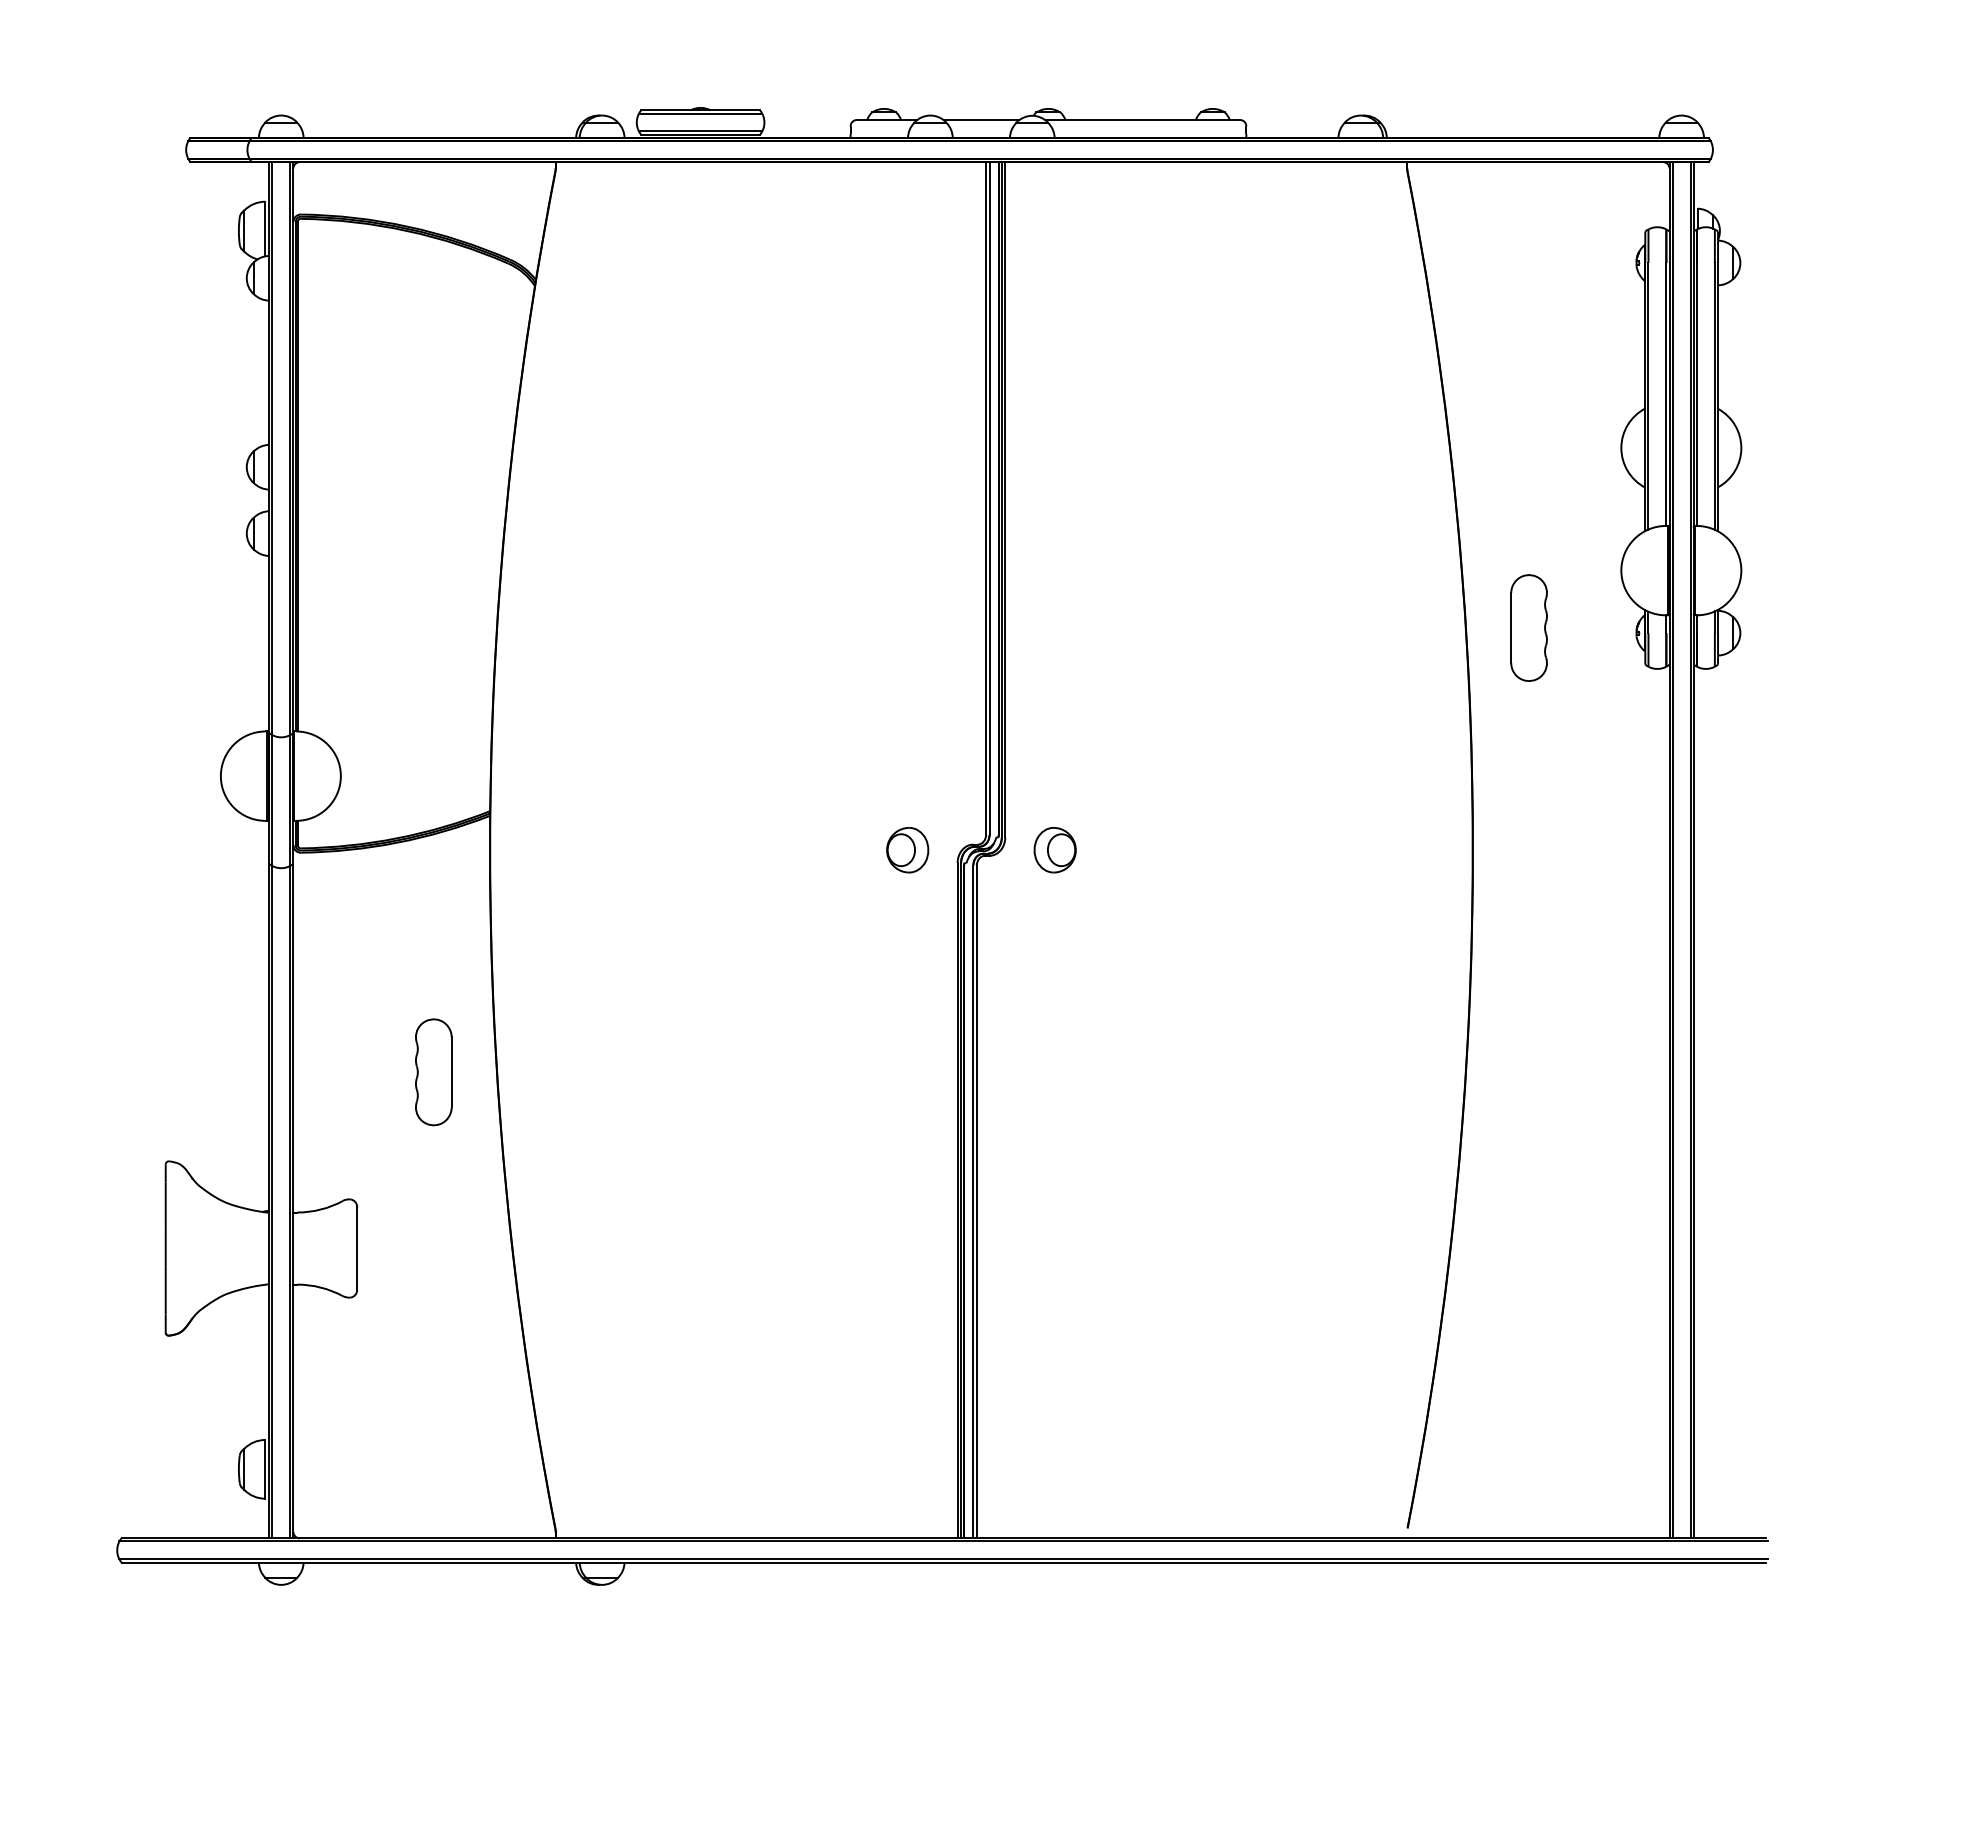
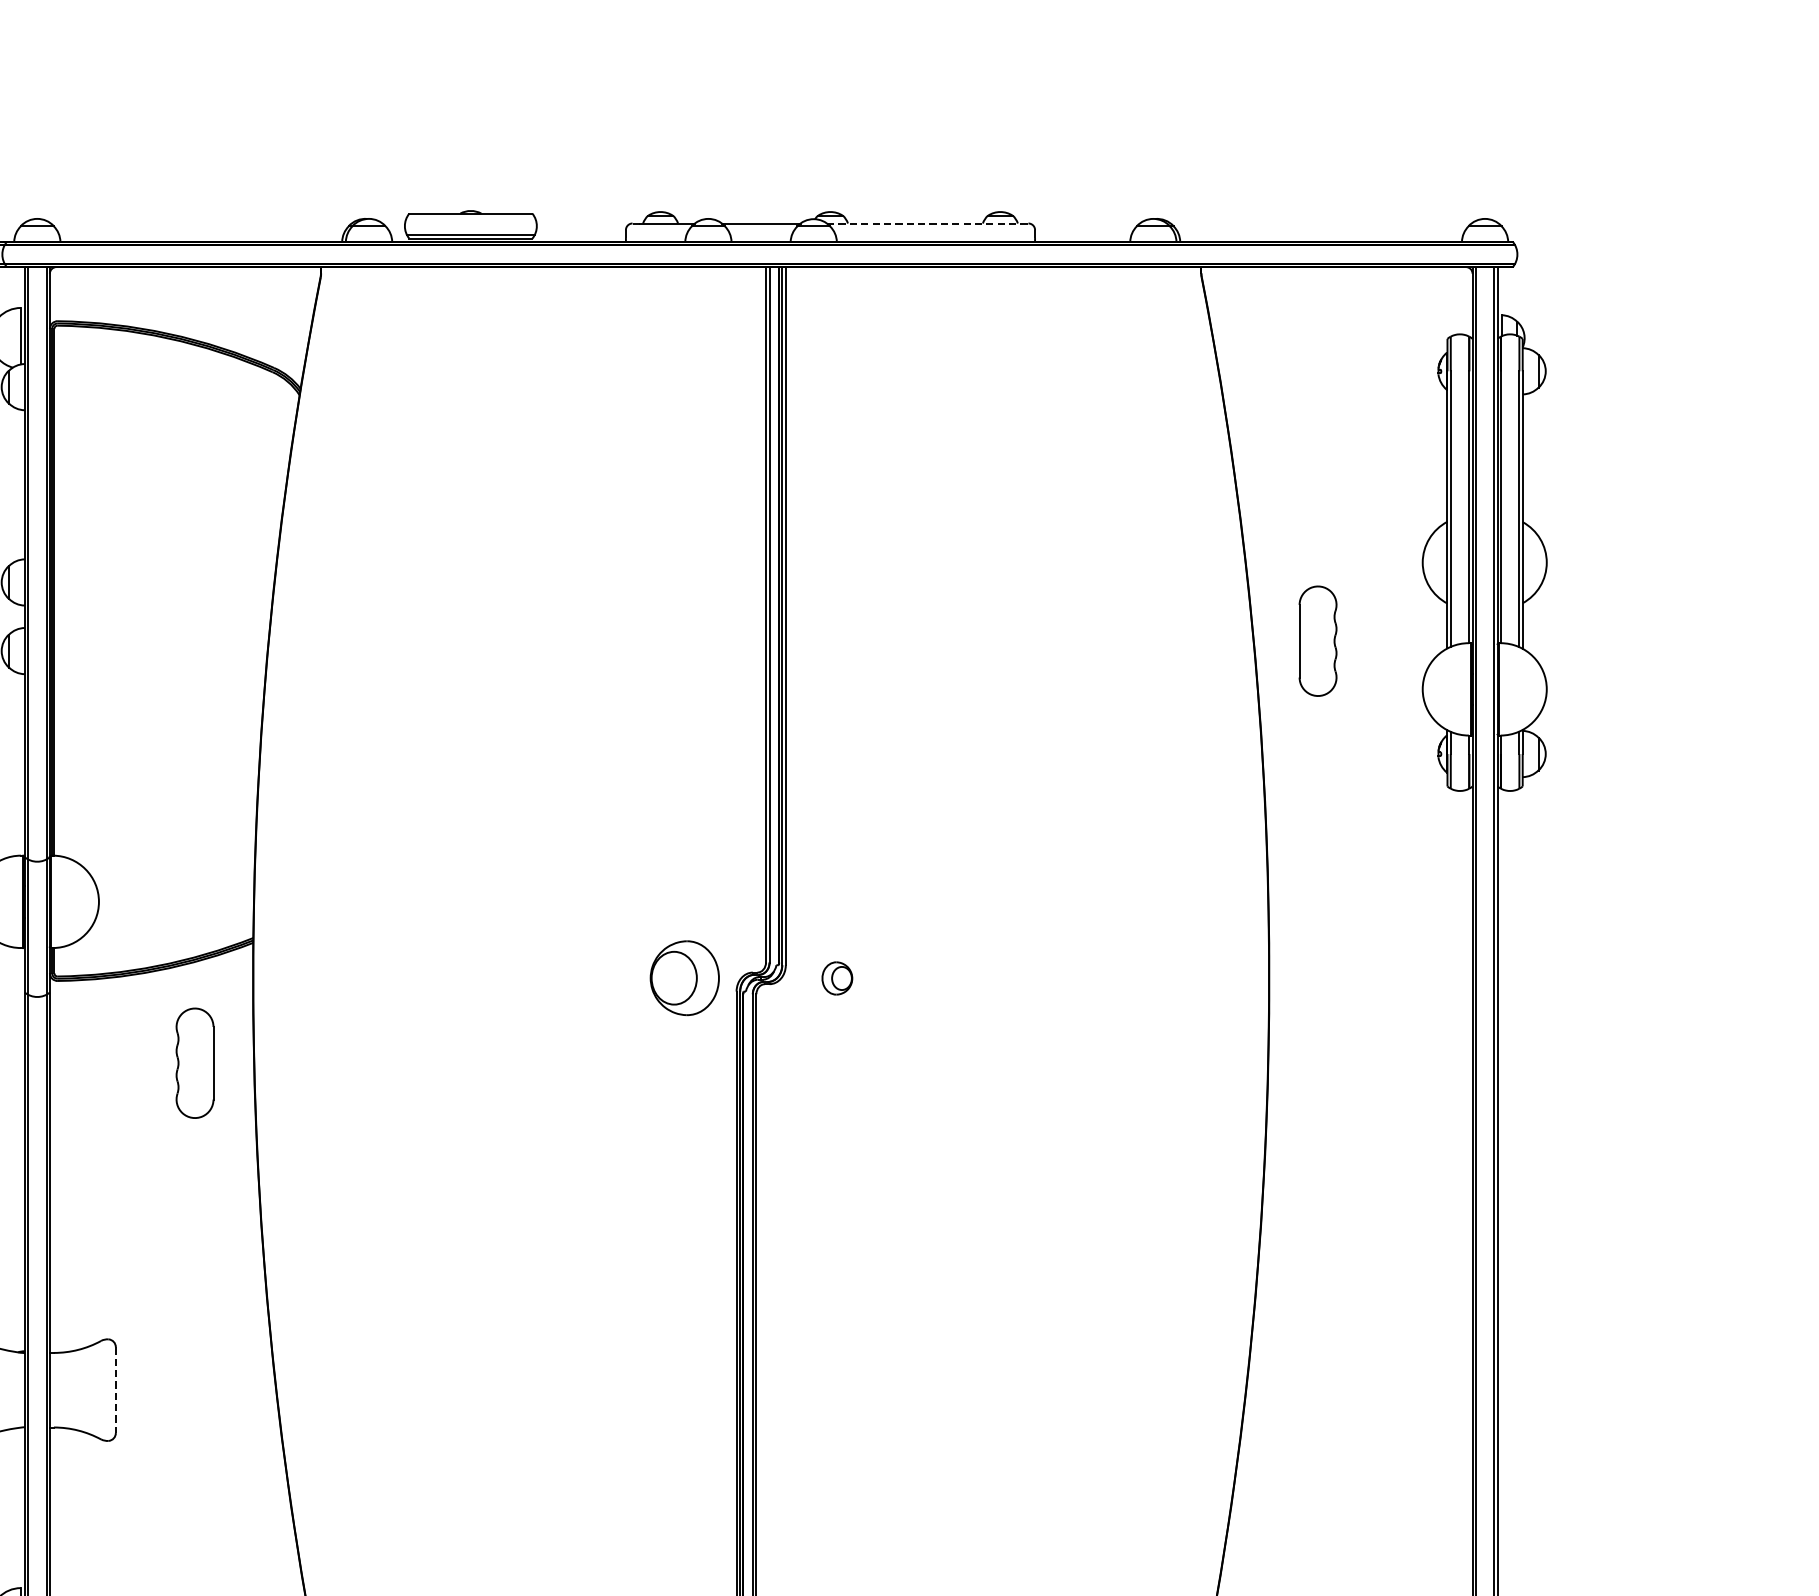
line: (700, 113) -> (470, 216), removed
line: (1138, 120) -> (923, 224), solid -> dashed
part: (1528, 627) -> (1317, 640), moved
part: (907, 850) -> (684, 978), size x1.6
part: (1054, 850) -> (836, 978), size x0.7
part: (433, 1072) -> (194, 1063), moved
line: (357, 1249) -> (116, 1391), solid -> dashed

